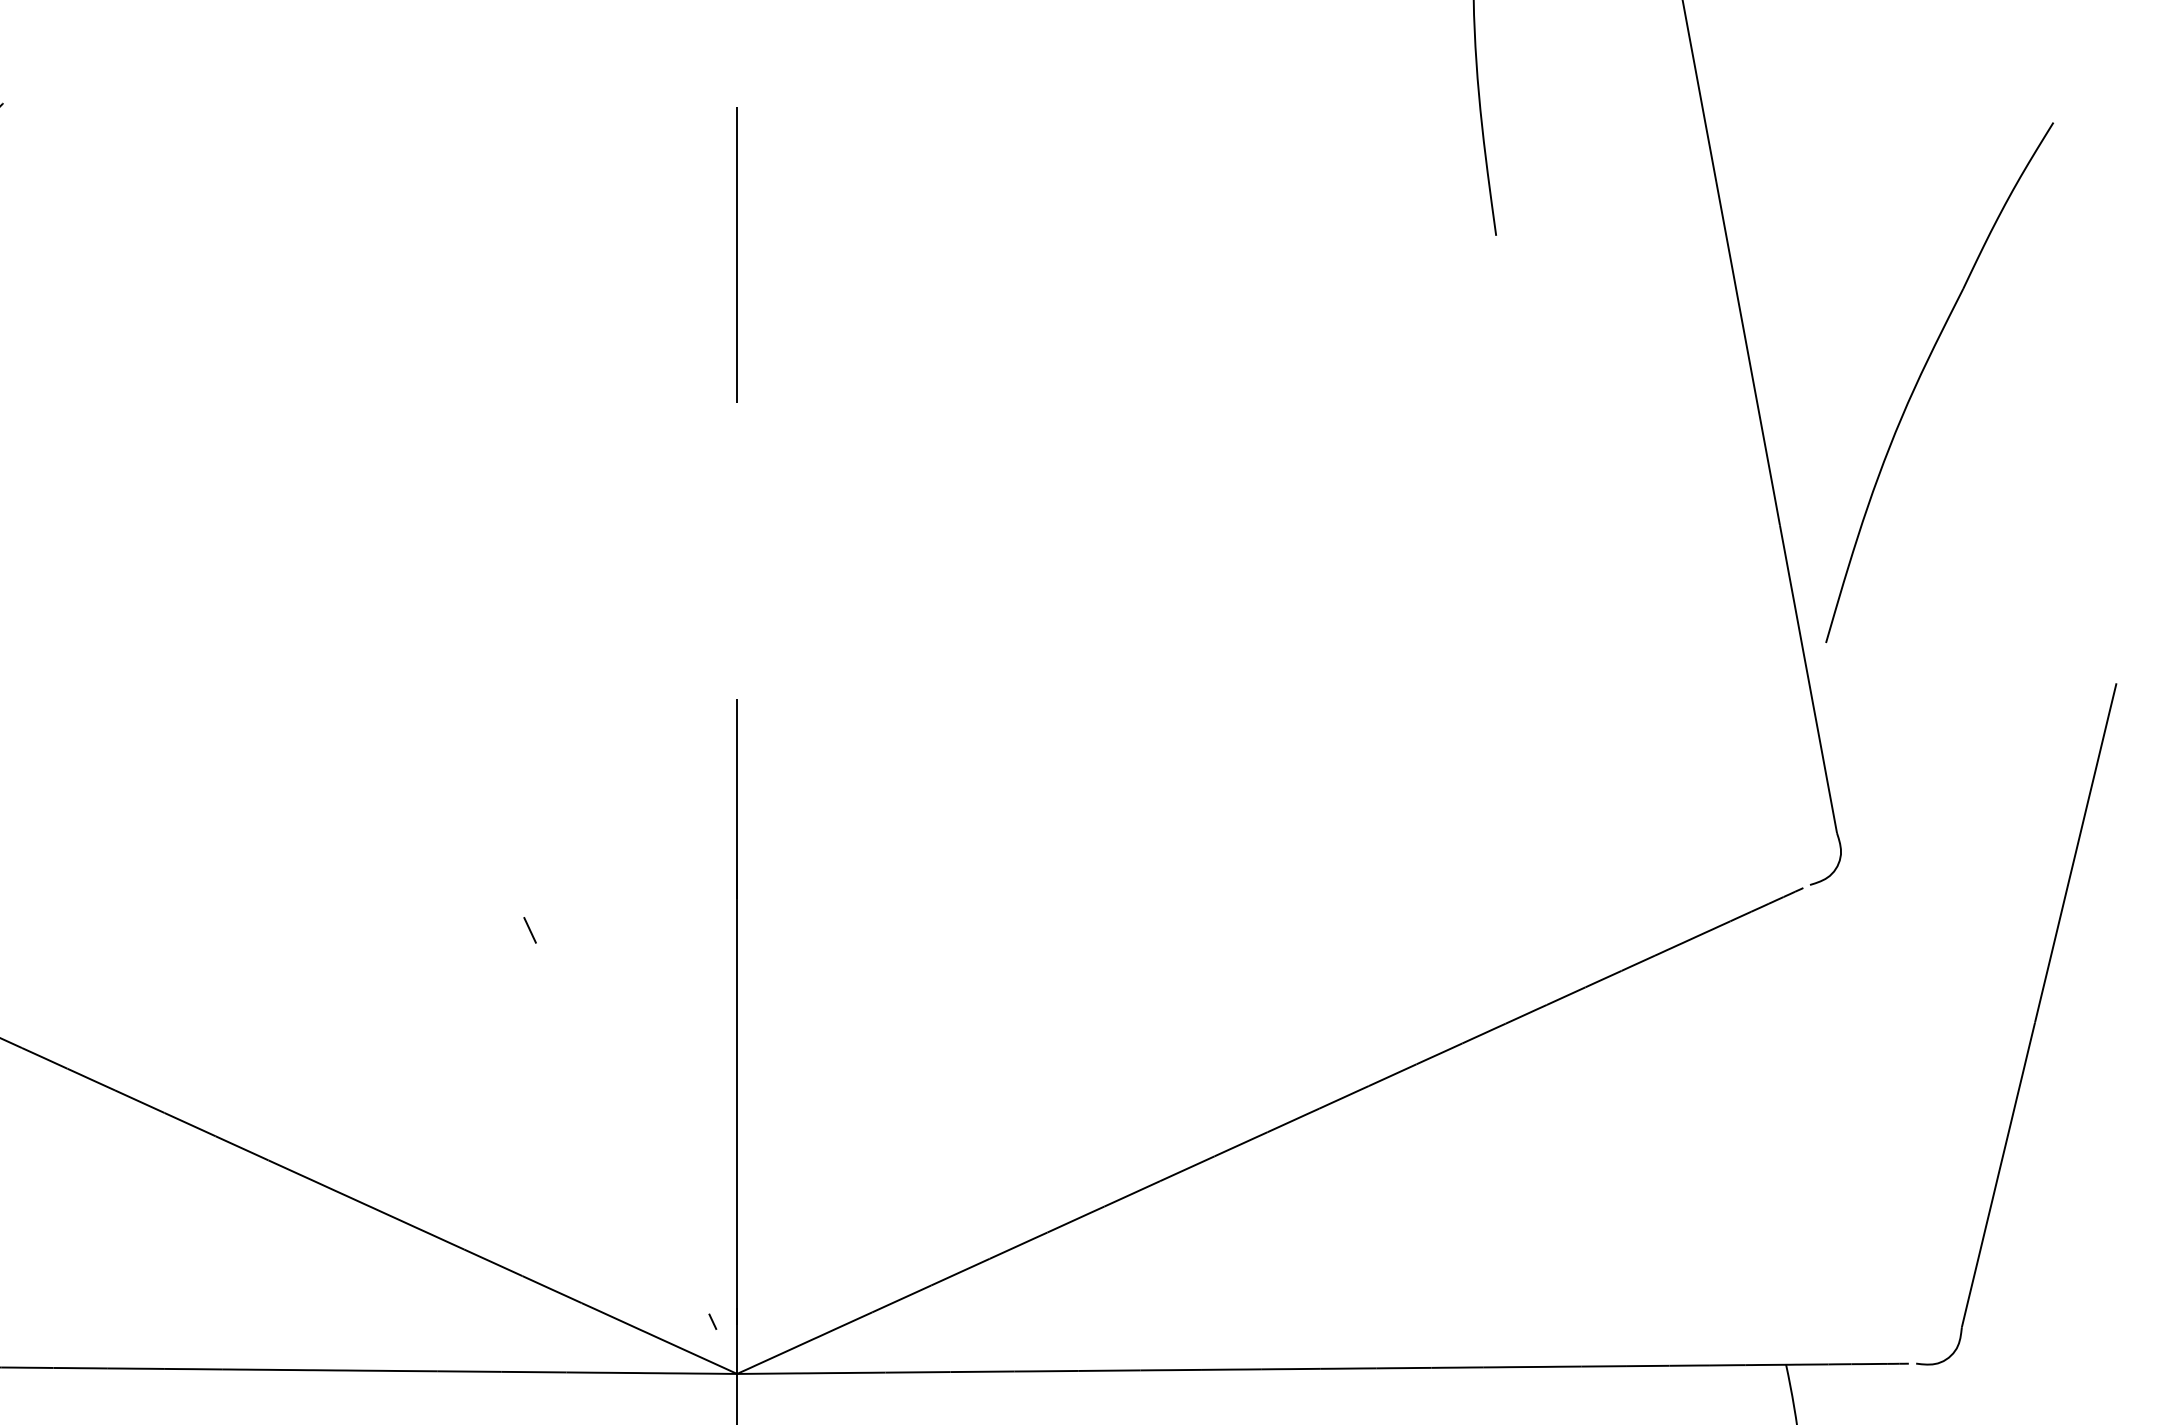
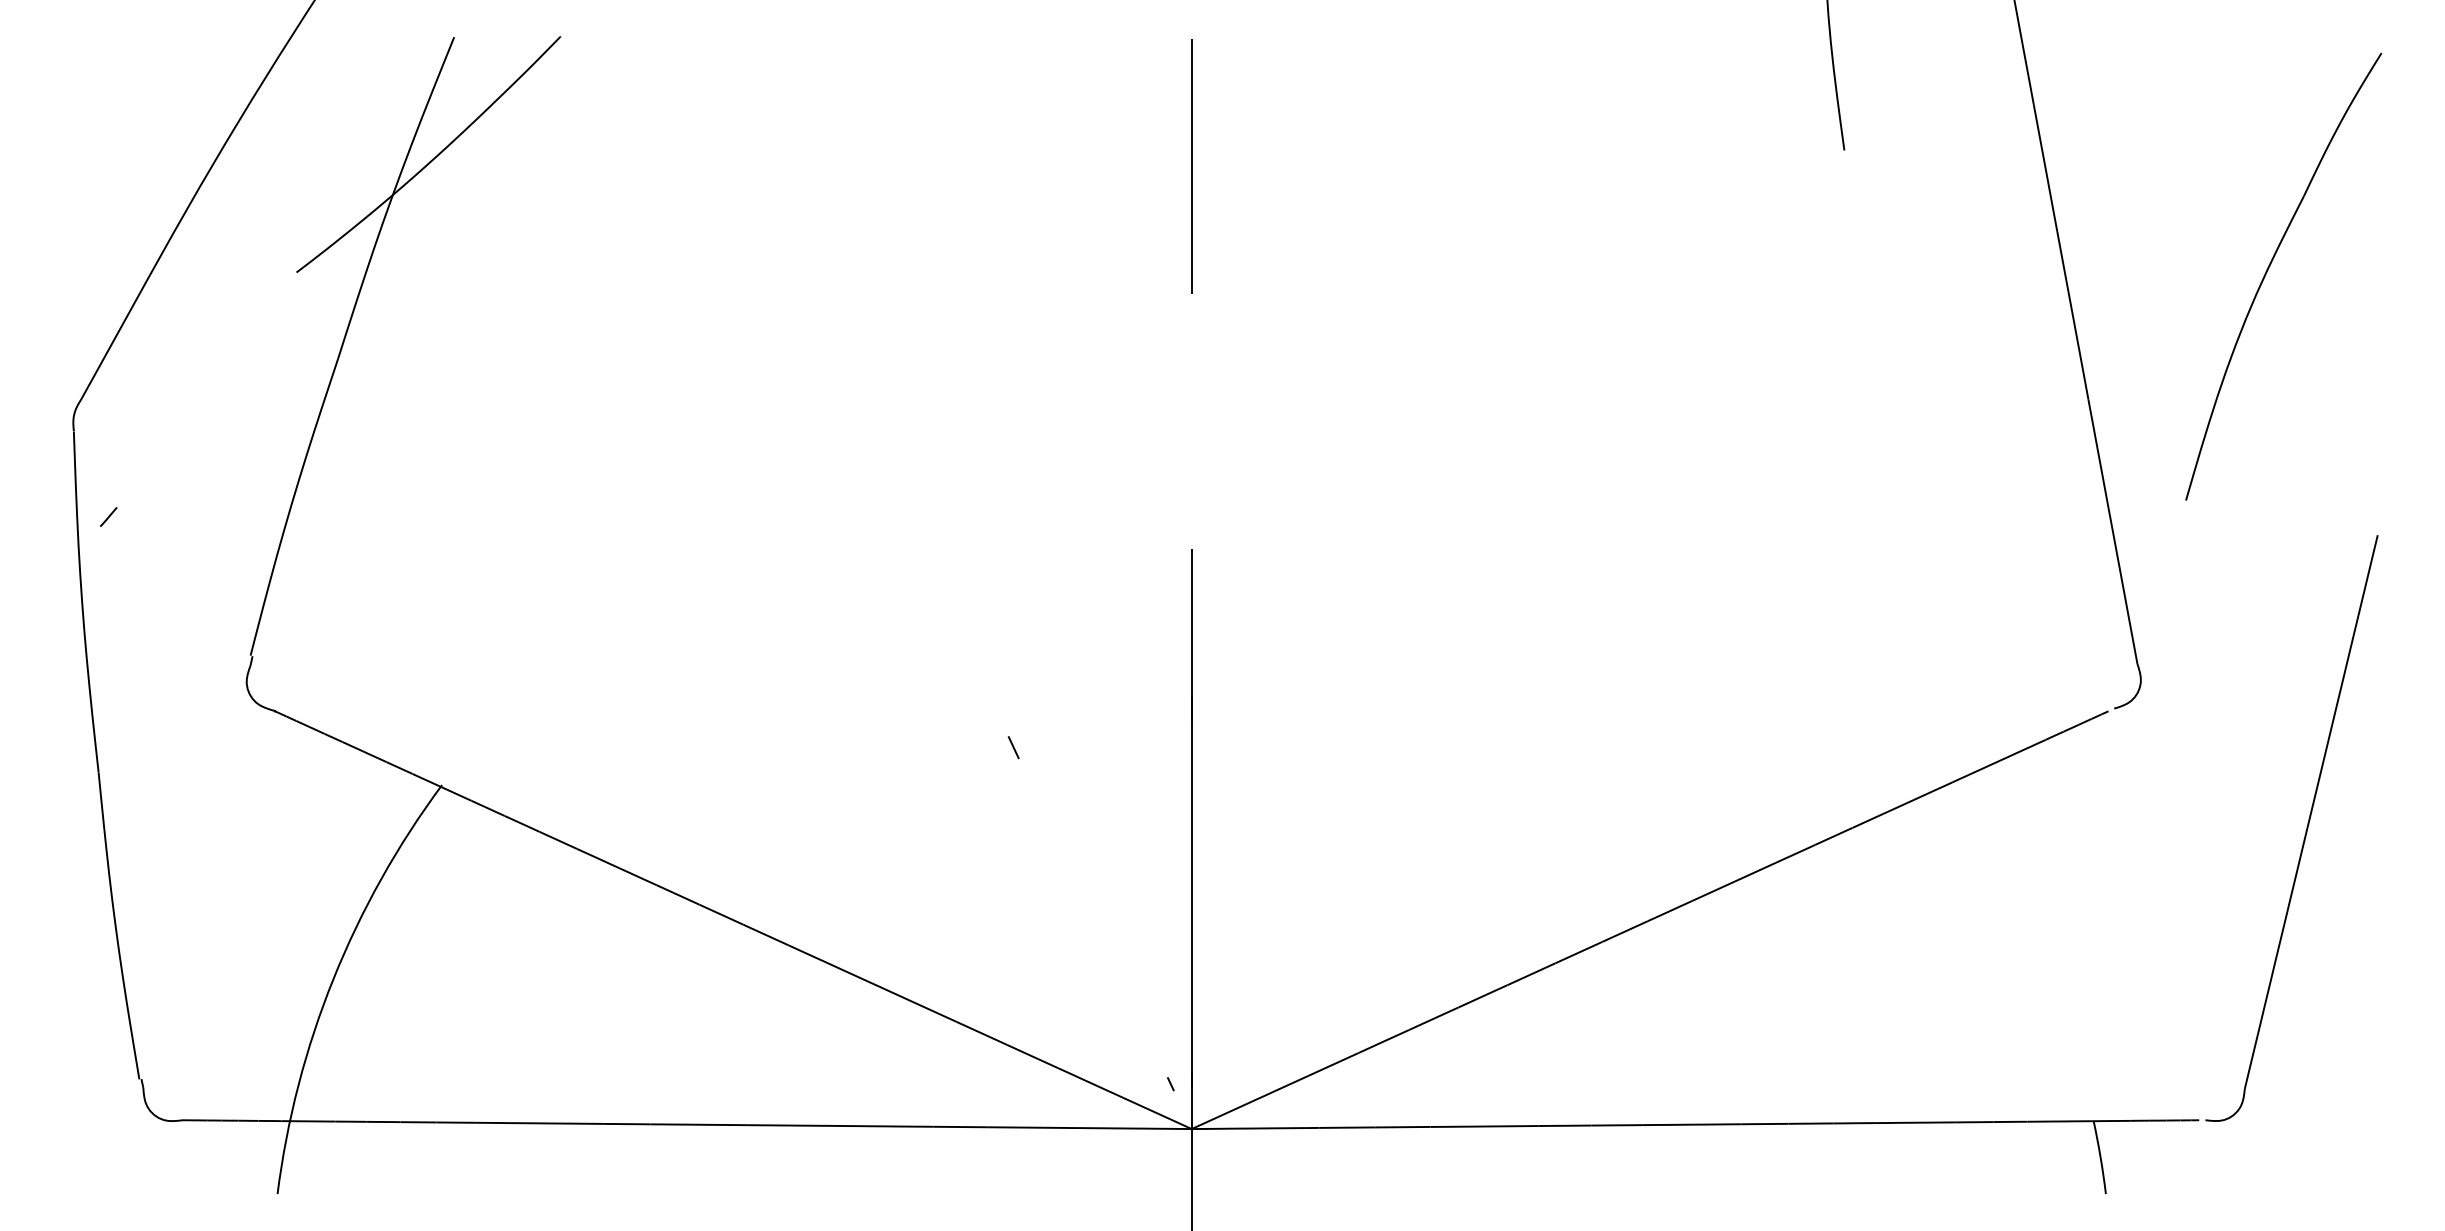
part: (1923, 373) -> (2269, 268), moved

